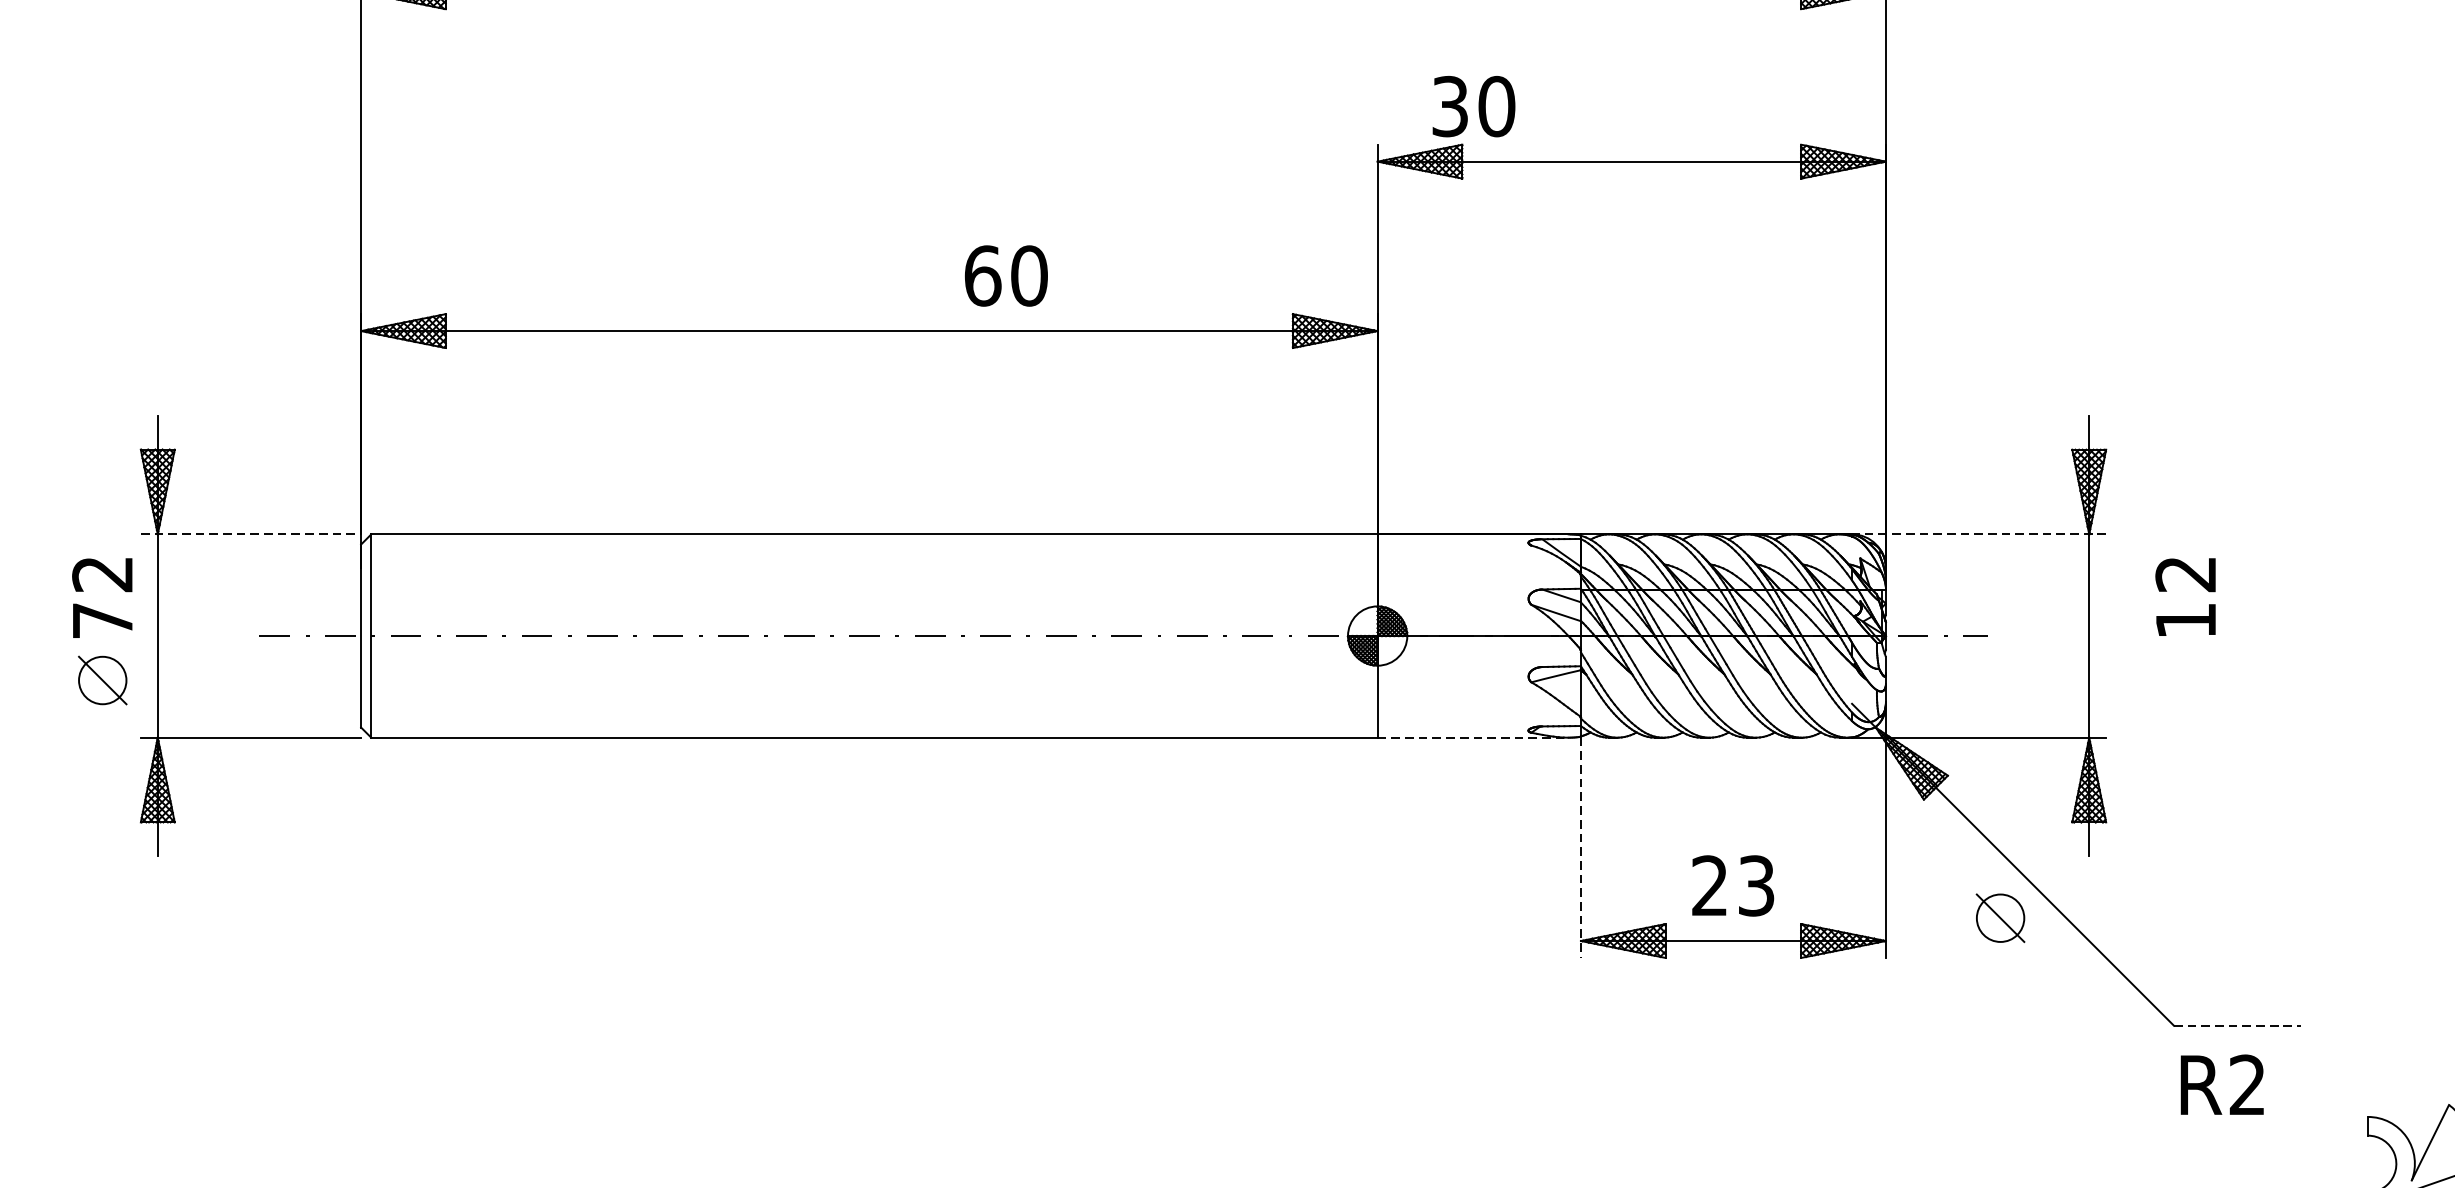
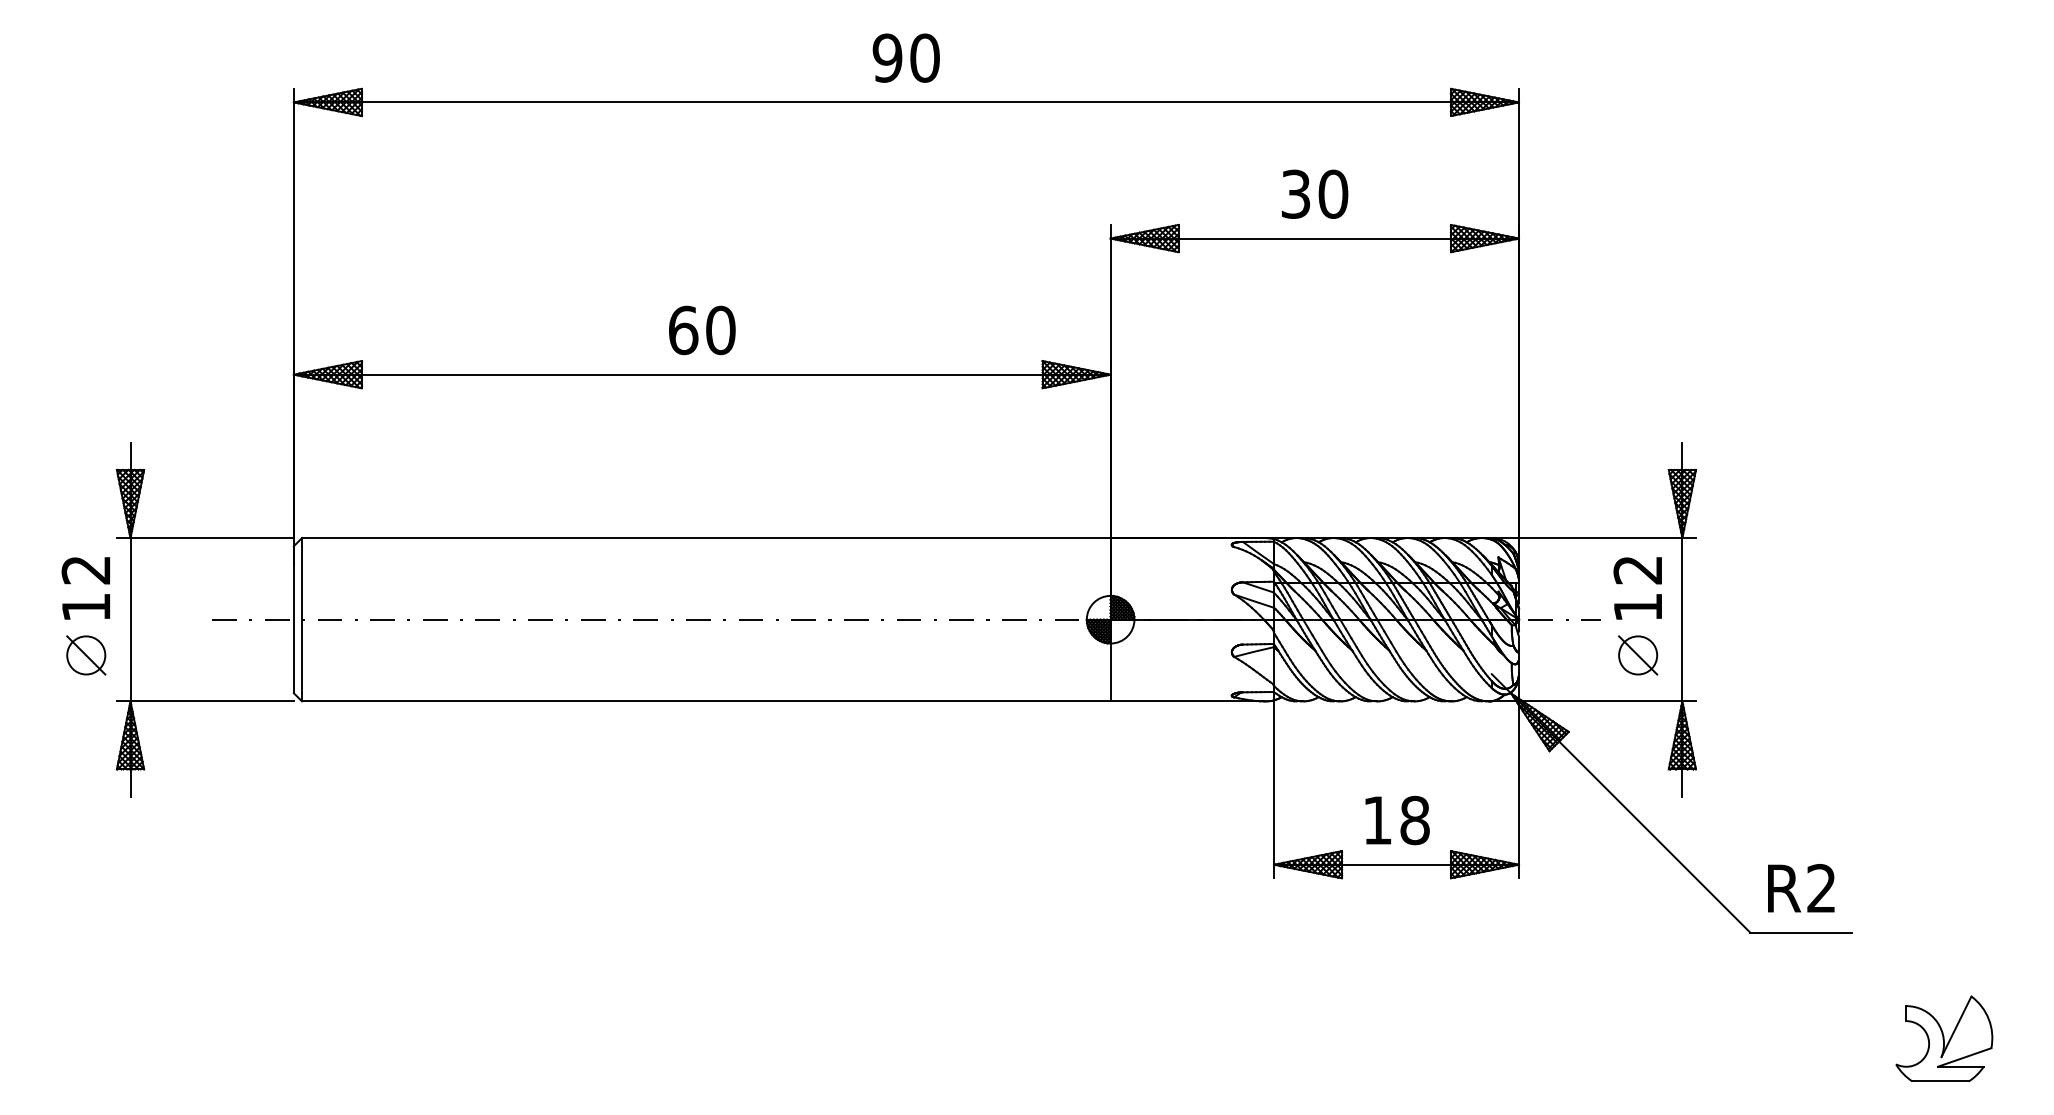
text: (1474, 105) -> (1315, 193), moved
text: (1006, 276) -> (702, 330), moved
line: (251, 534) -> (205, 538), dashed -> solid
line: (1978, 534) -> (1593, 538), dashed -> solid
text: (2185, 597) -> (1637, 588), moved
text: (103, 620) -> (86, 607), 72 -> 12
line: (1473, 737) -> (1187, 701), dashed -> solid
line: (1580, 848) -> (1273, 790), dashed -> solid
text: (1733, 885) -> (1396, 820), 23 -> 18
part: (2001, 918) -> (1638, 655), moved
line: (2237, 1025) -> (1801, 932), dashed -> solid
text: (2222, 1085) -> (1801, 888), moved

